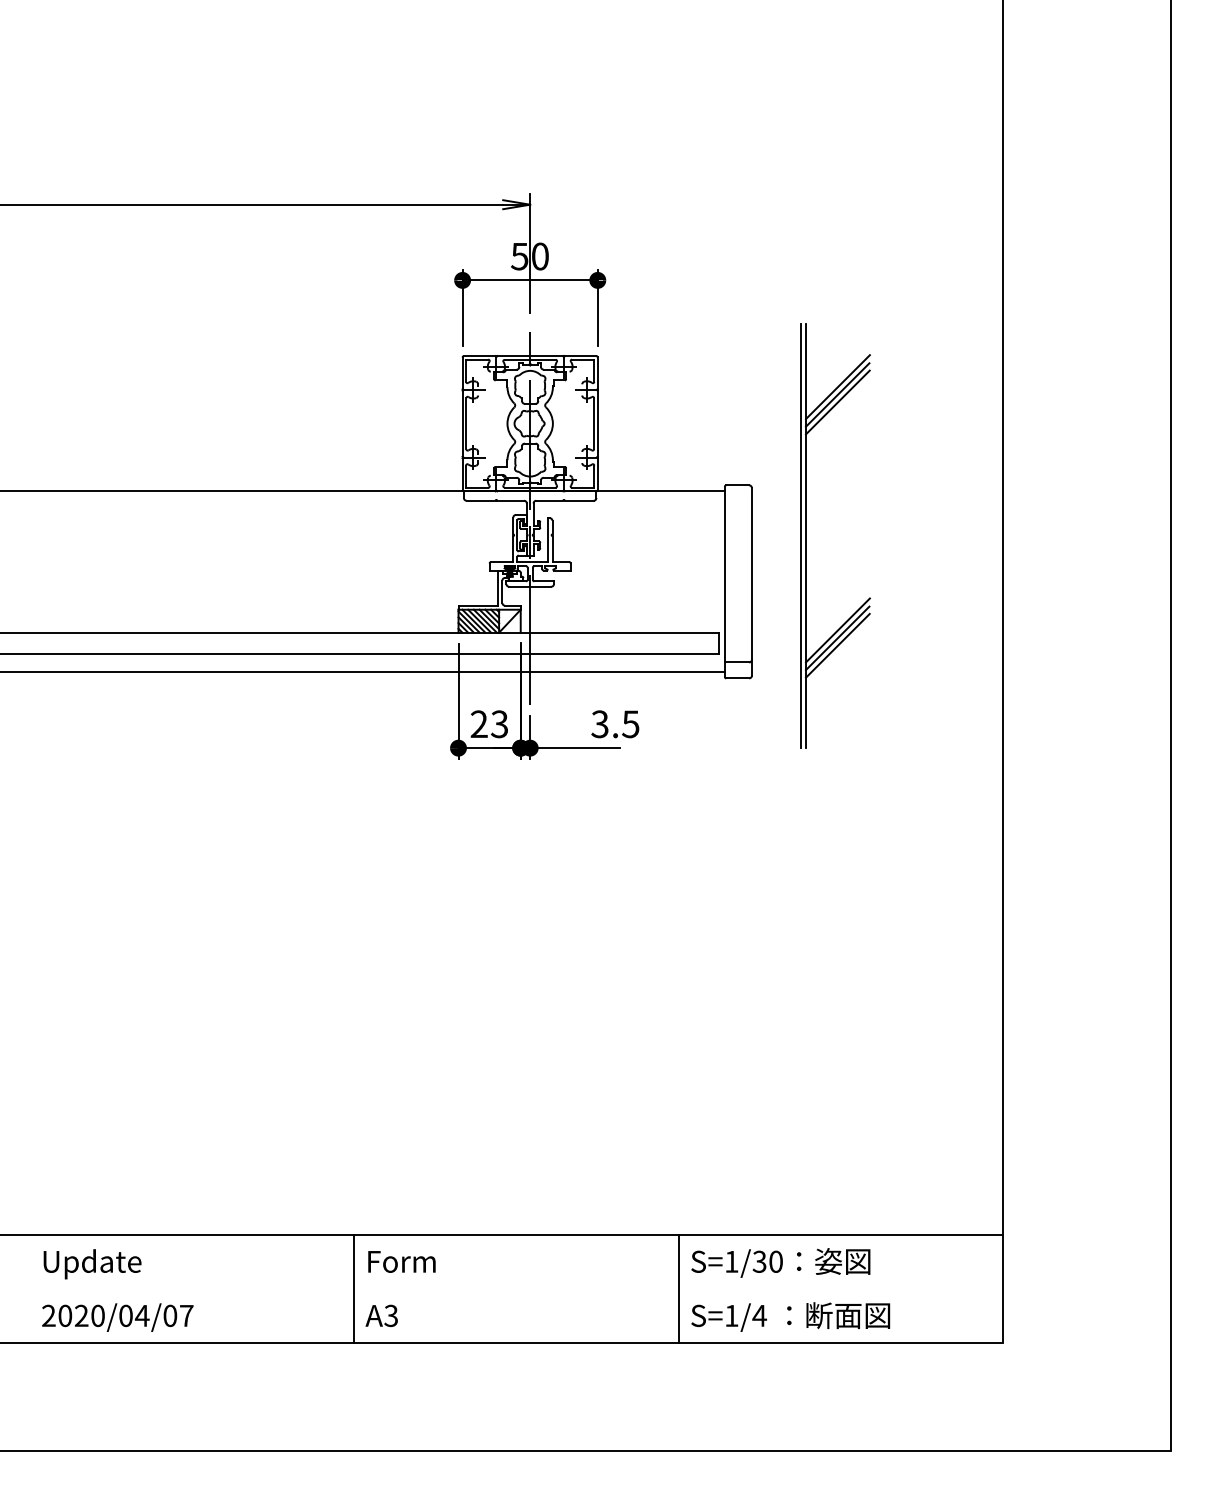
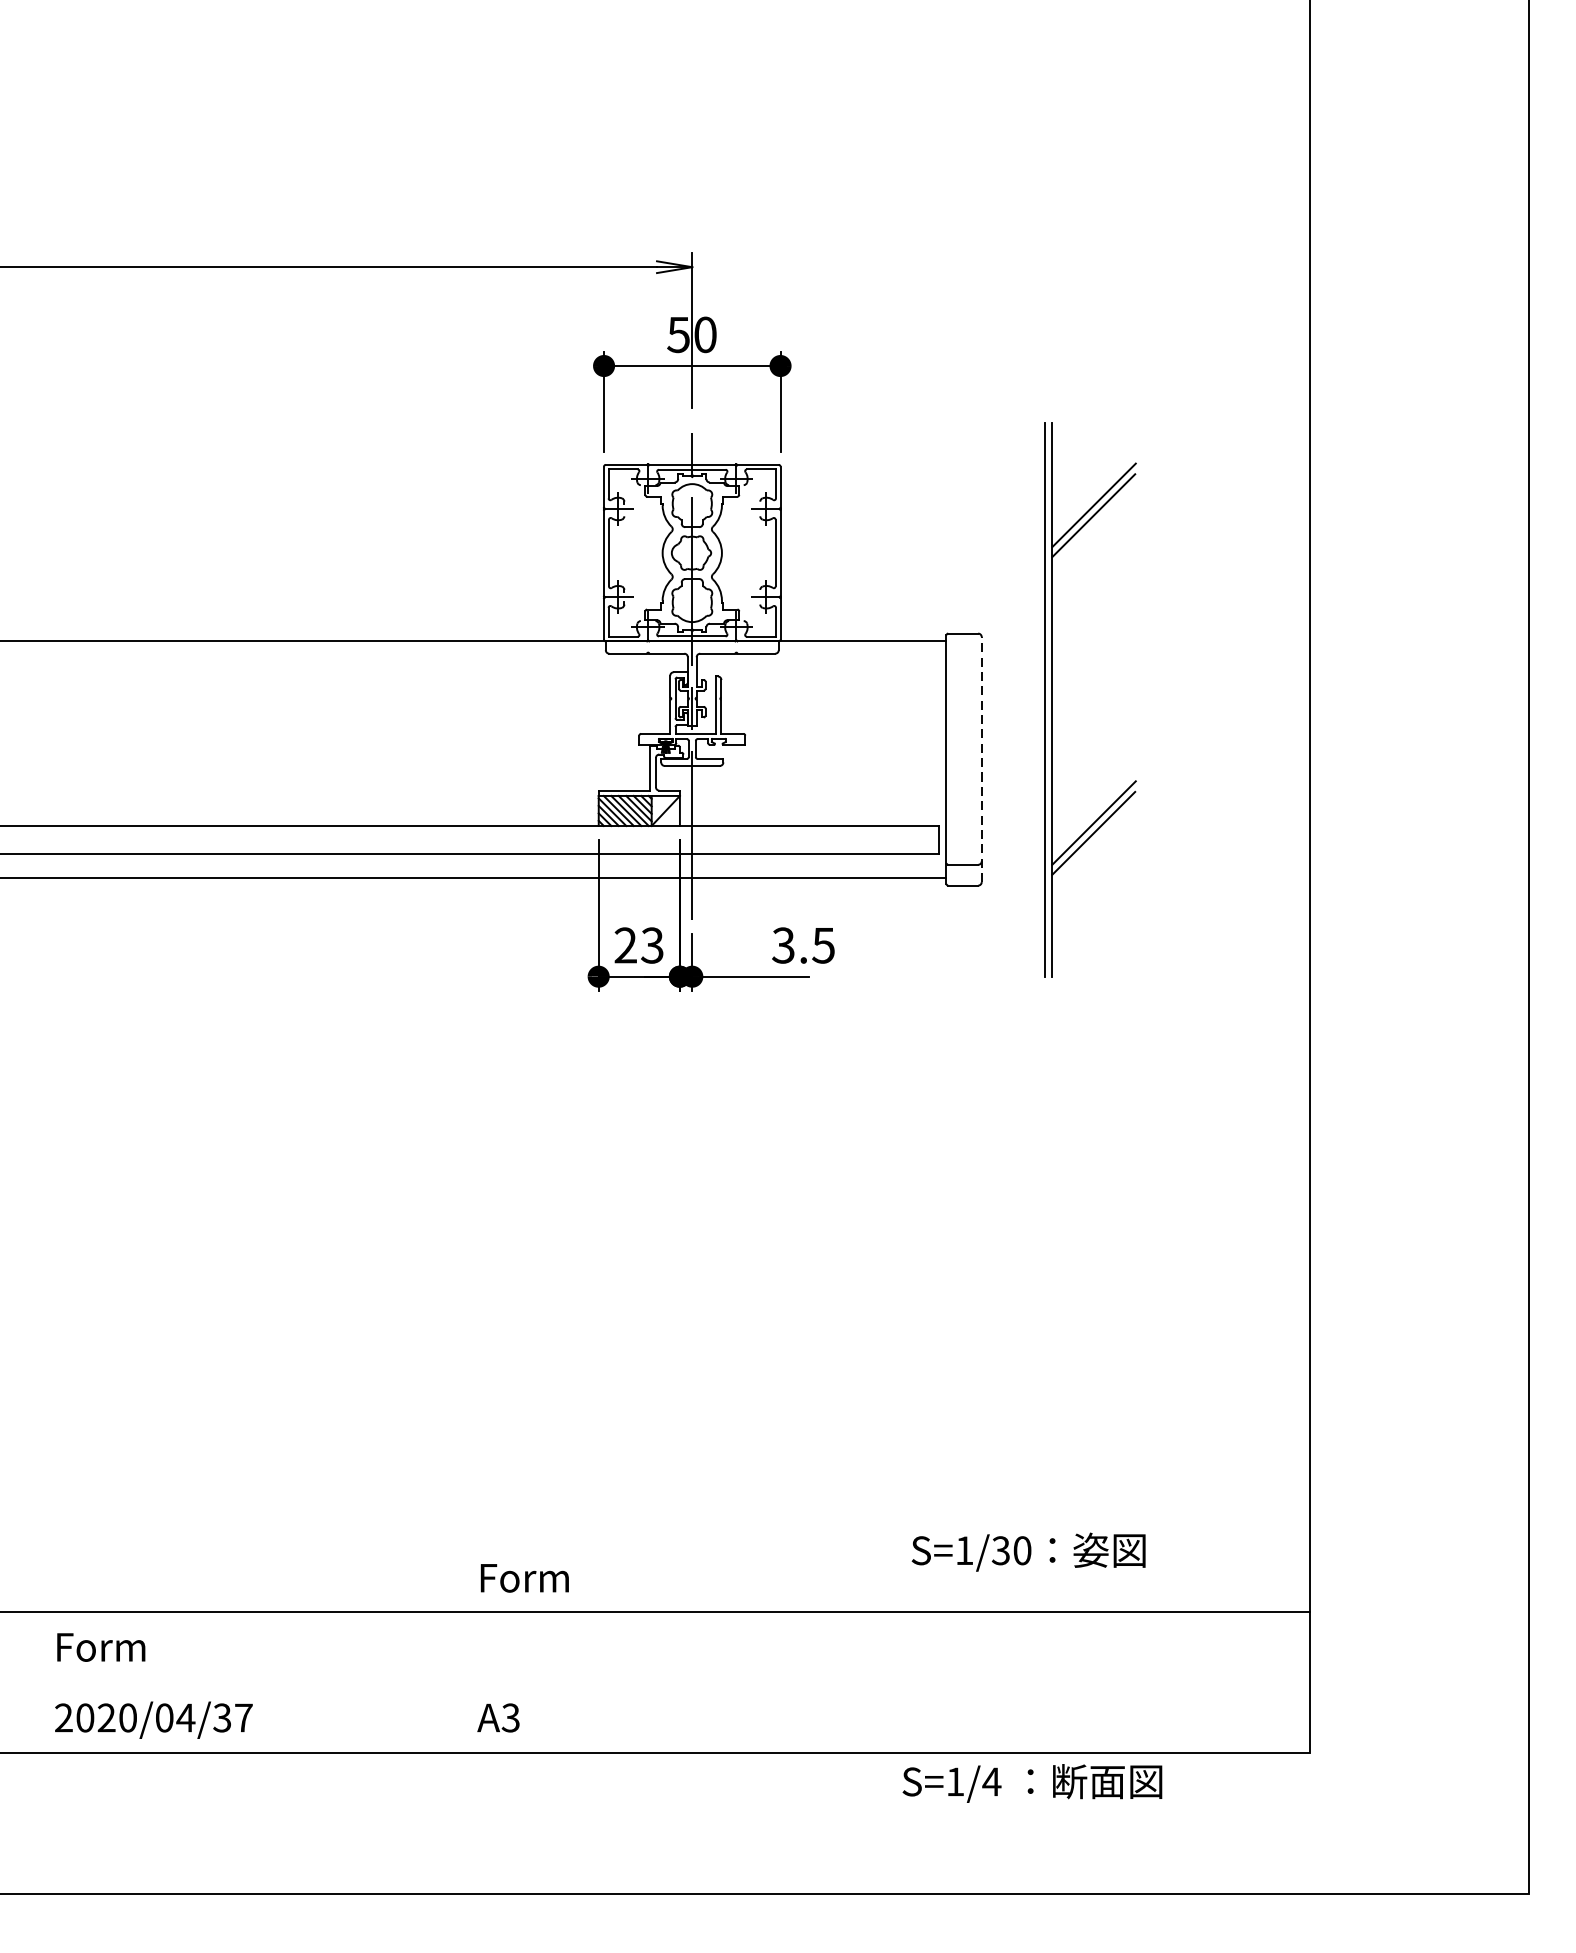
line: (837, 402) -> (1093, 525), removed
line: (751, 581) -> (981, 759), solid -> dashed
line: (837, 645) -> (1093, 842), removed
text: (401, 1261) -> (524, 1577), moved
text: (780, 1262) -> (1028, 1551), moved
text: (92, 1264) -> (120, 1650), Update -> Form
line: (354, 1288) -> (462, 1682), removed
line: (678, 1288) -> (885, 1682), removed
text: (170, 1315) -> (222, 1717), 2020/04/07 -> 2020/04/37
text: (790, 1316) -> (1032, 1782), moved

